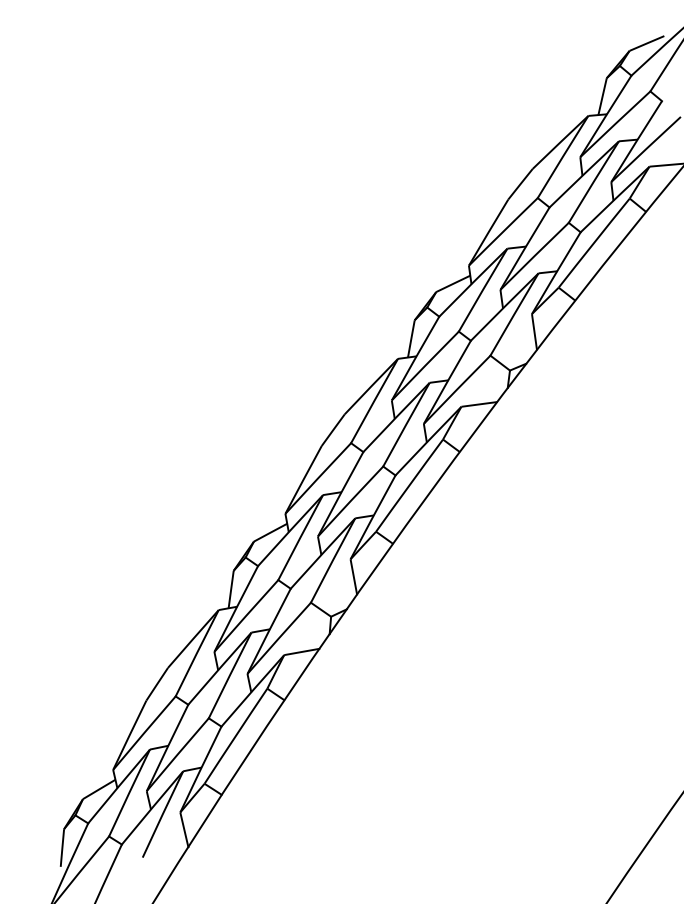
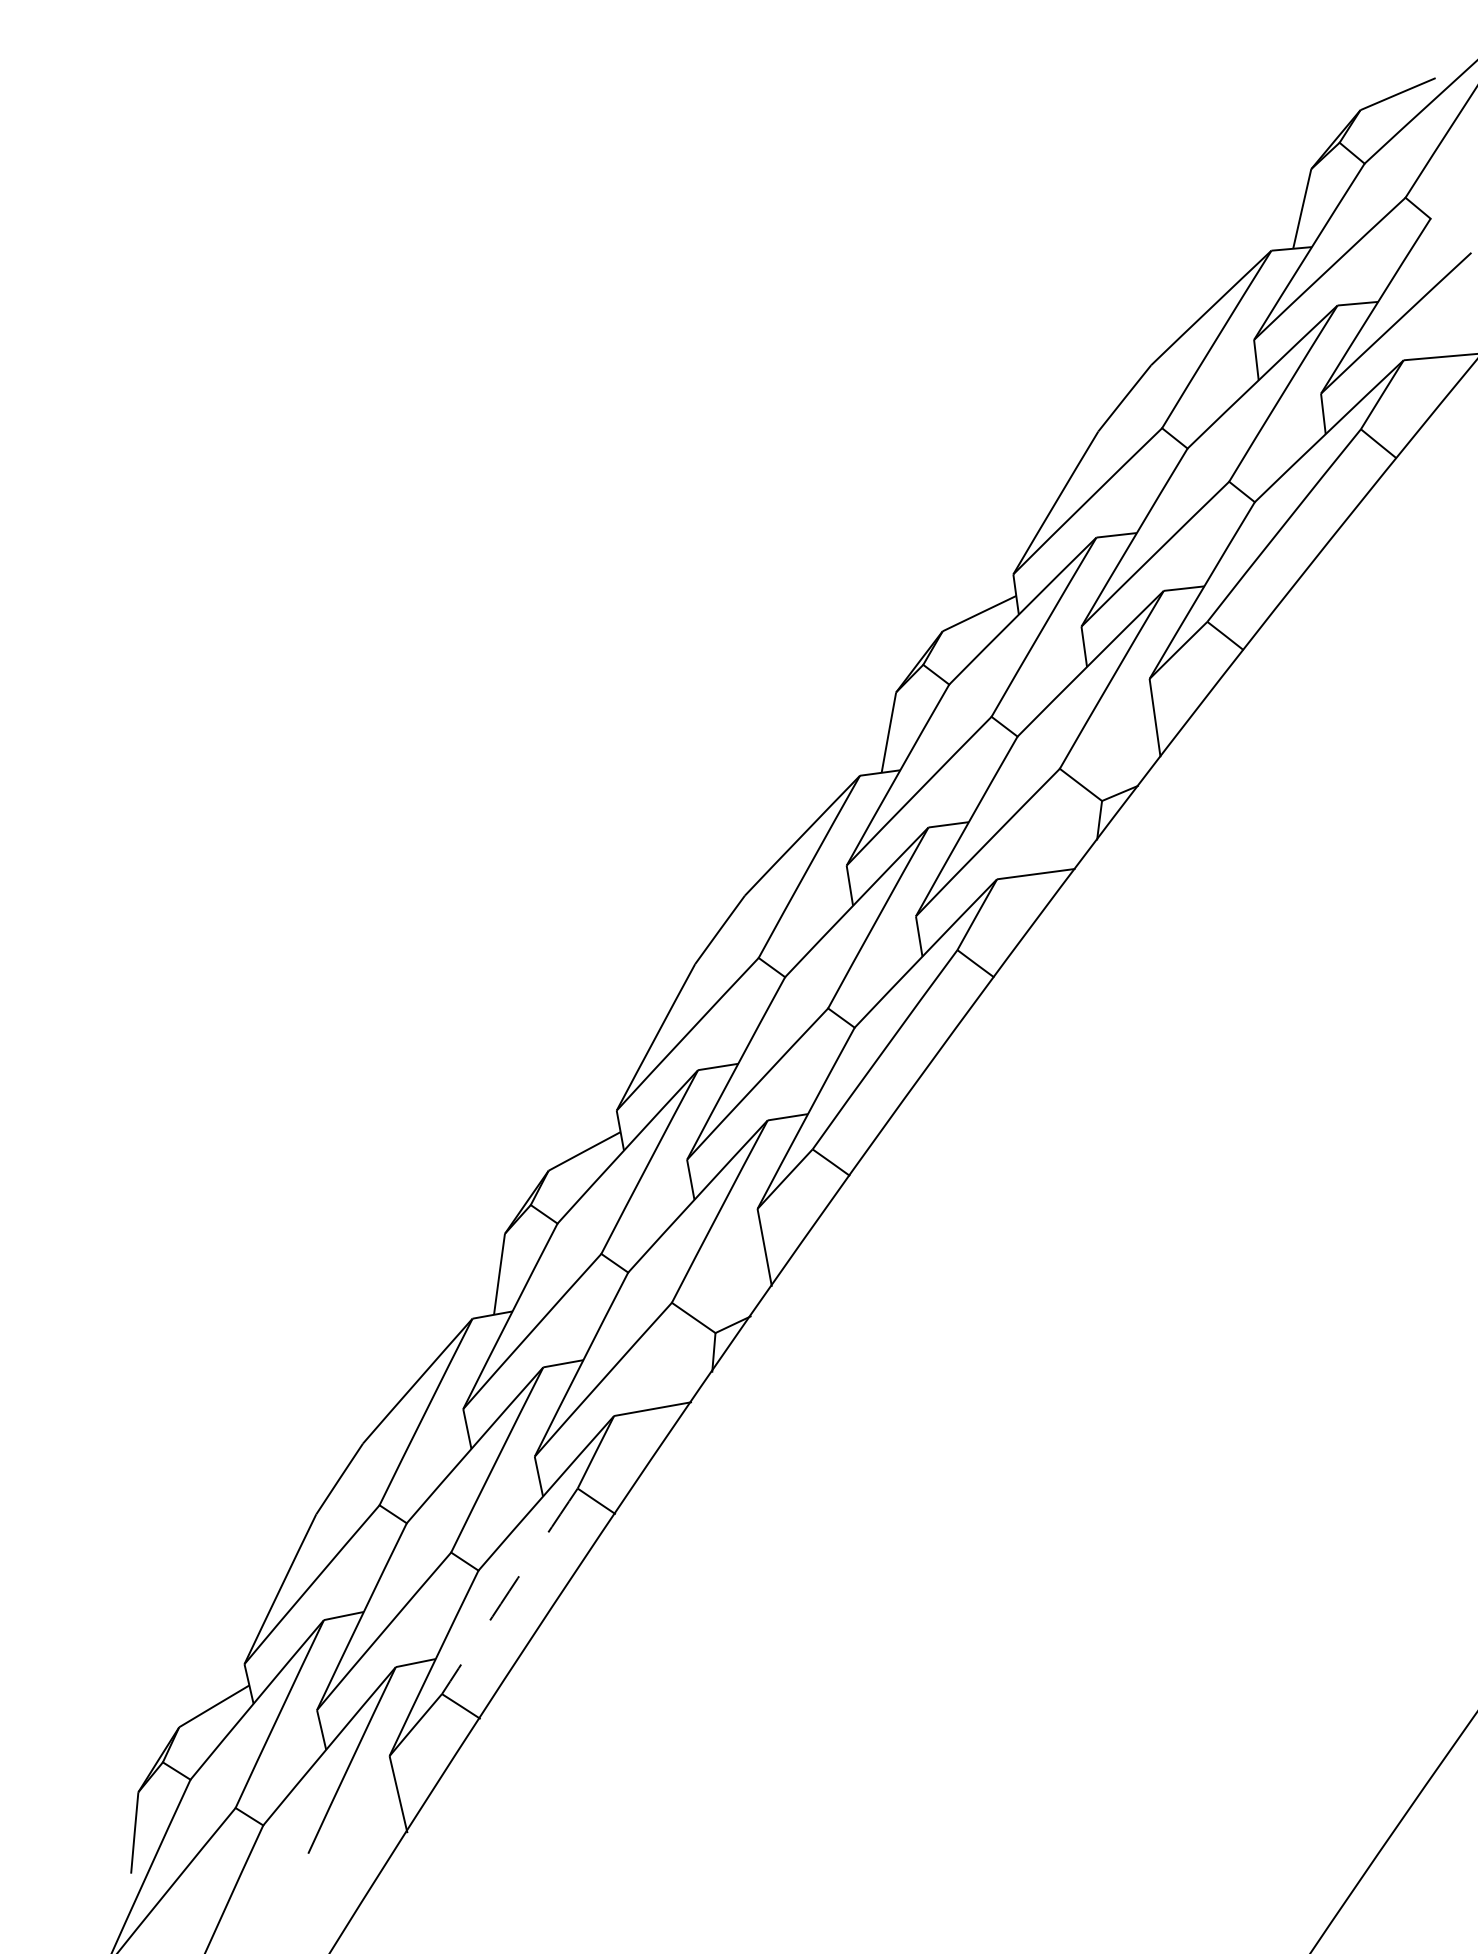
arc: (235, 736) -> (508, 1591), solid -> dashed

